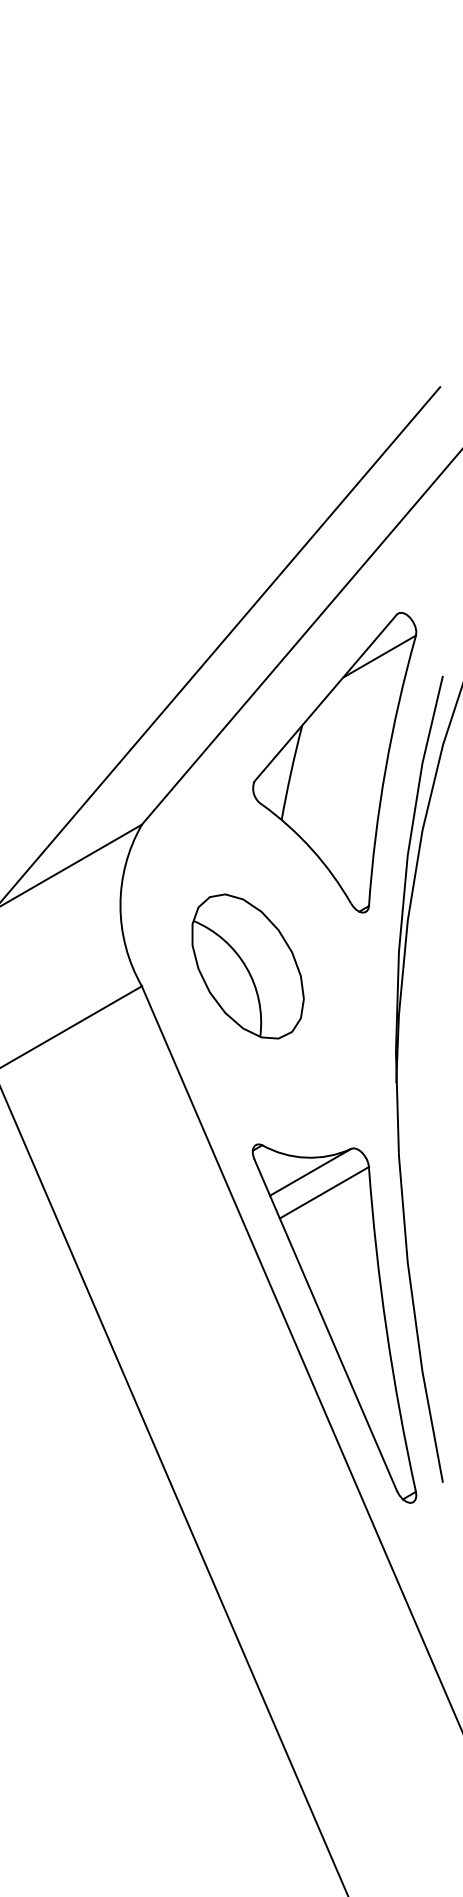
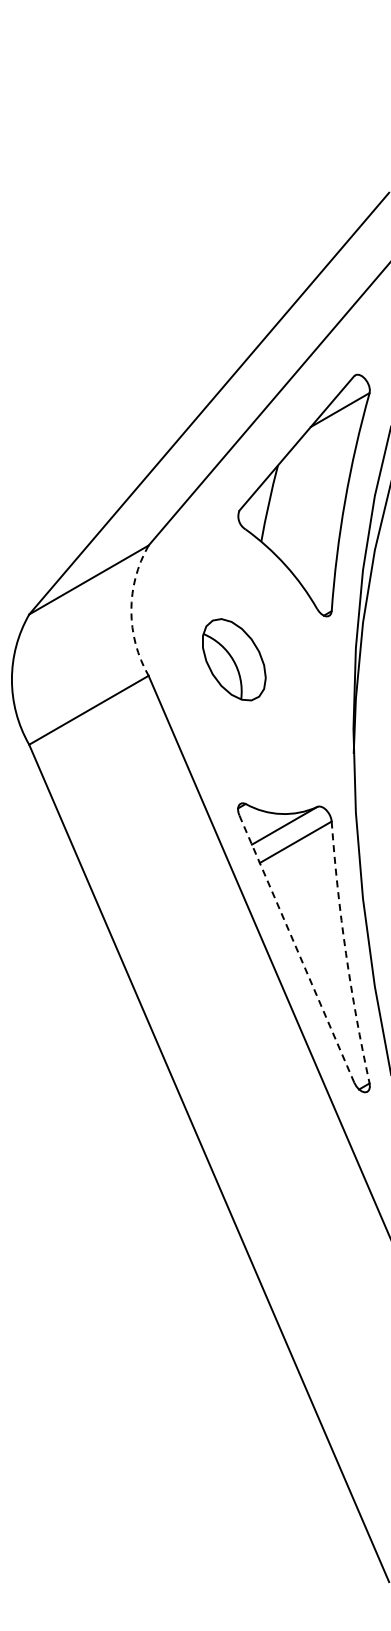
arc: (120, 905) -> (131, 610), solid -> dashed
part: (248, 966) -> (234, 659), size x0.7
line: (326, 1325) -> (297, 949), solid -> dashed
arc: (386, 1330) -> (345, 953), solid -> dashed

